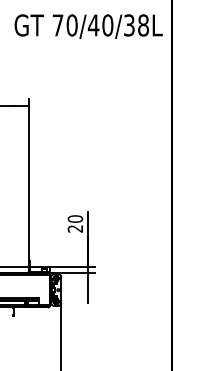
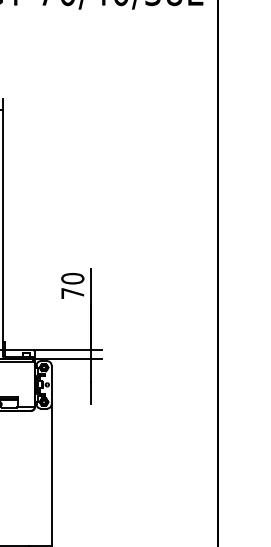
text: (74, 228) -> (71, 292), 20 -> 70

